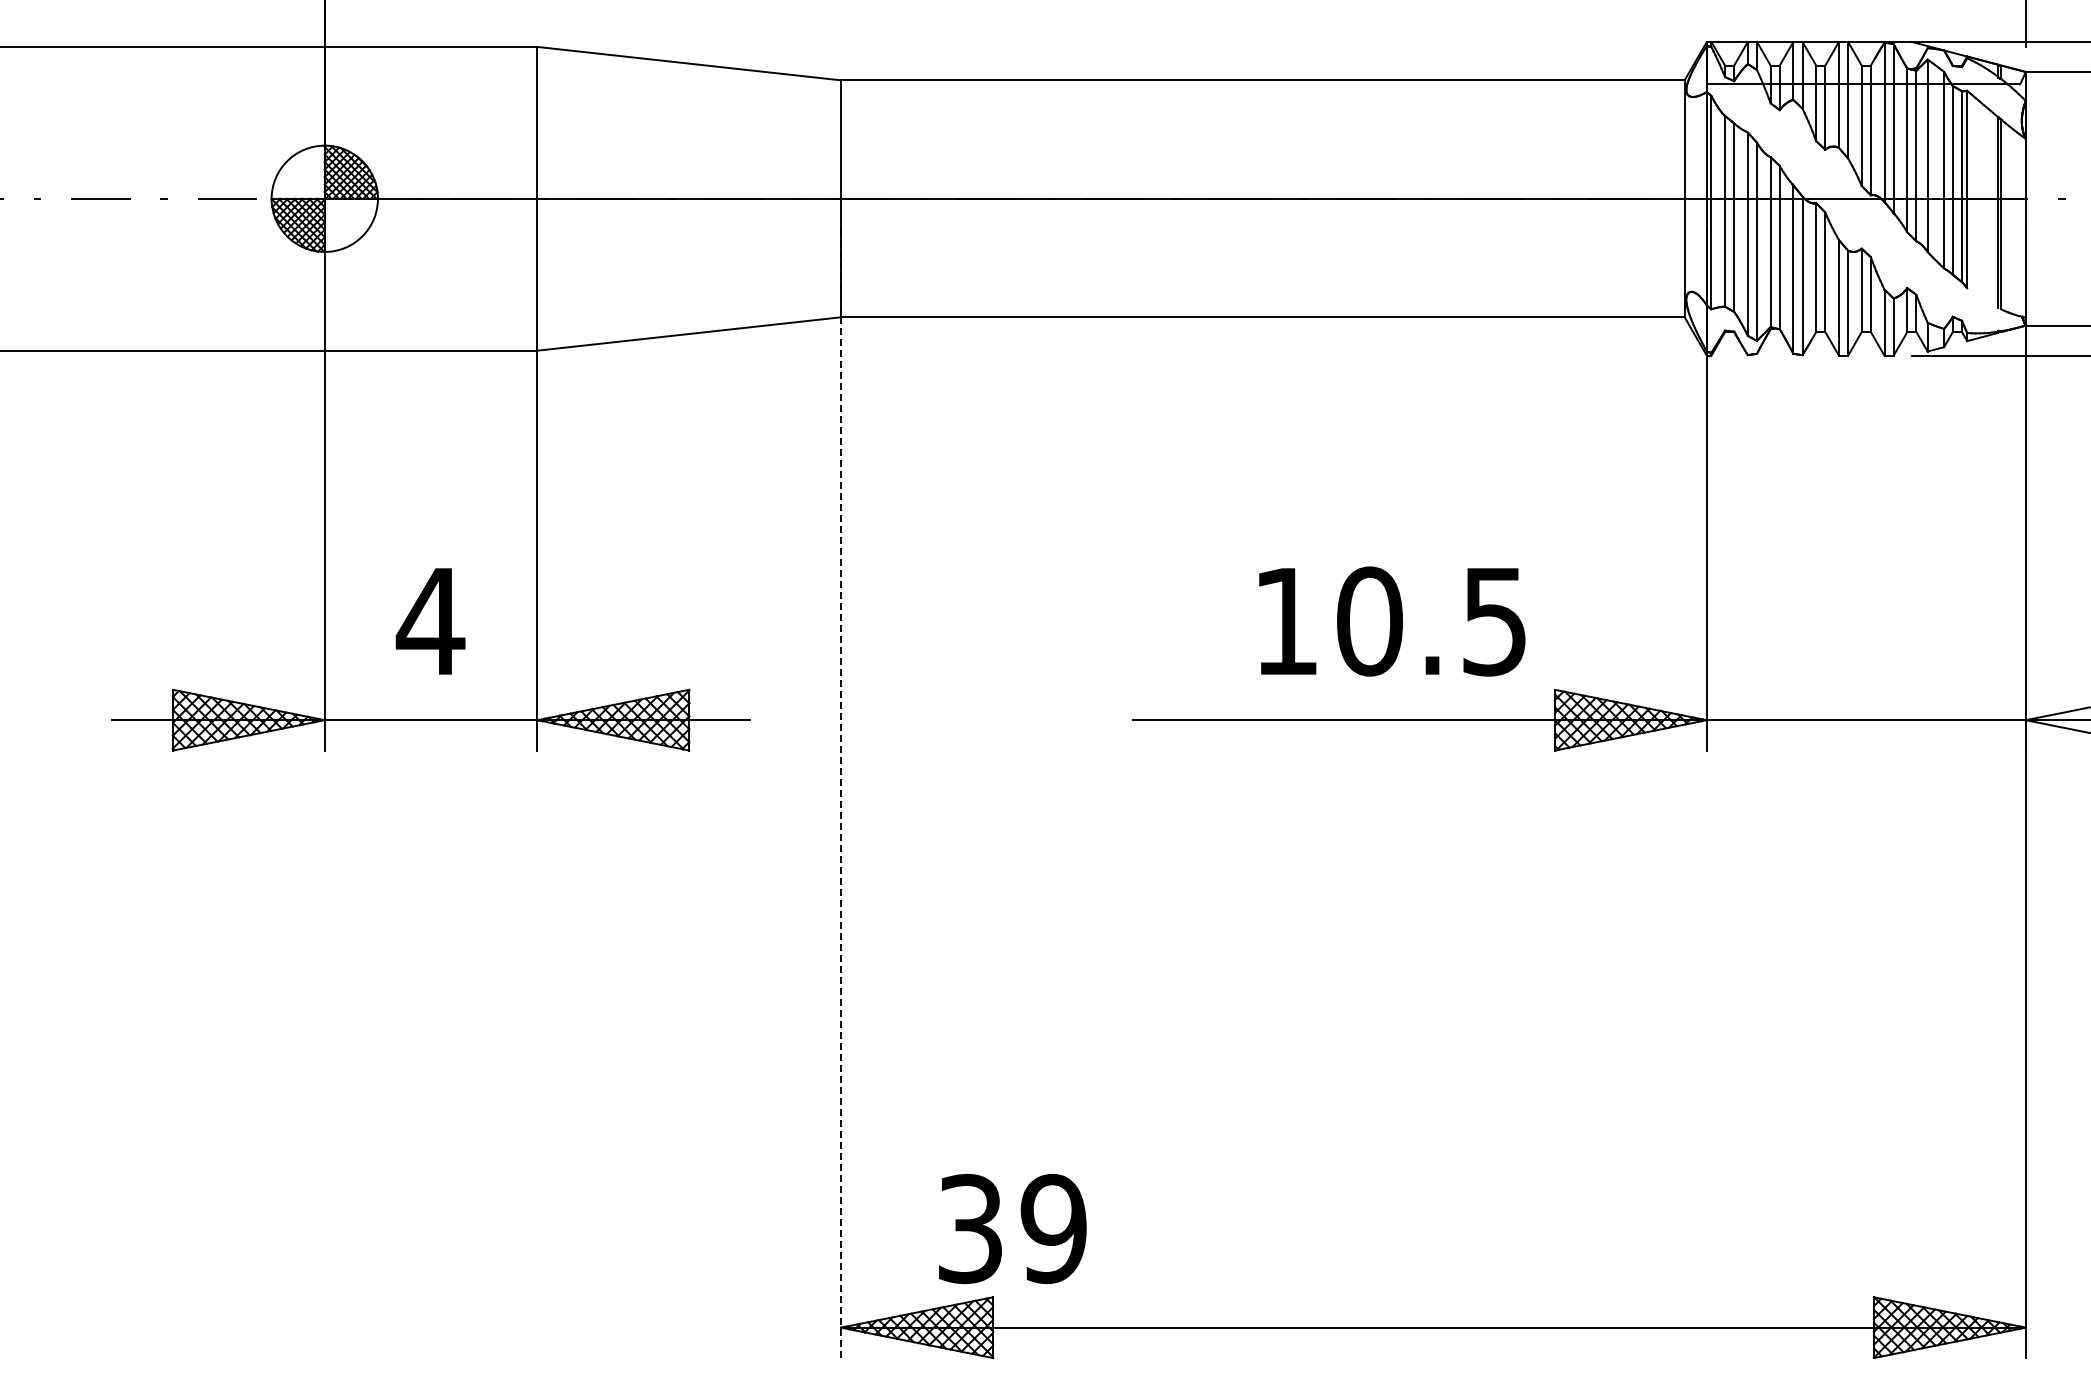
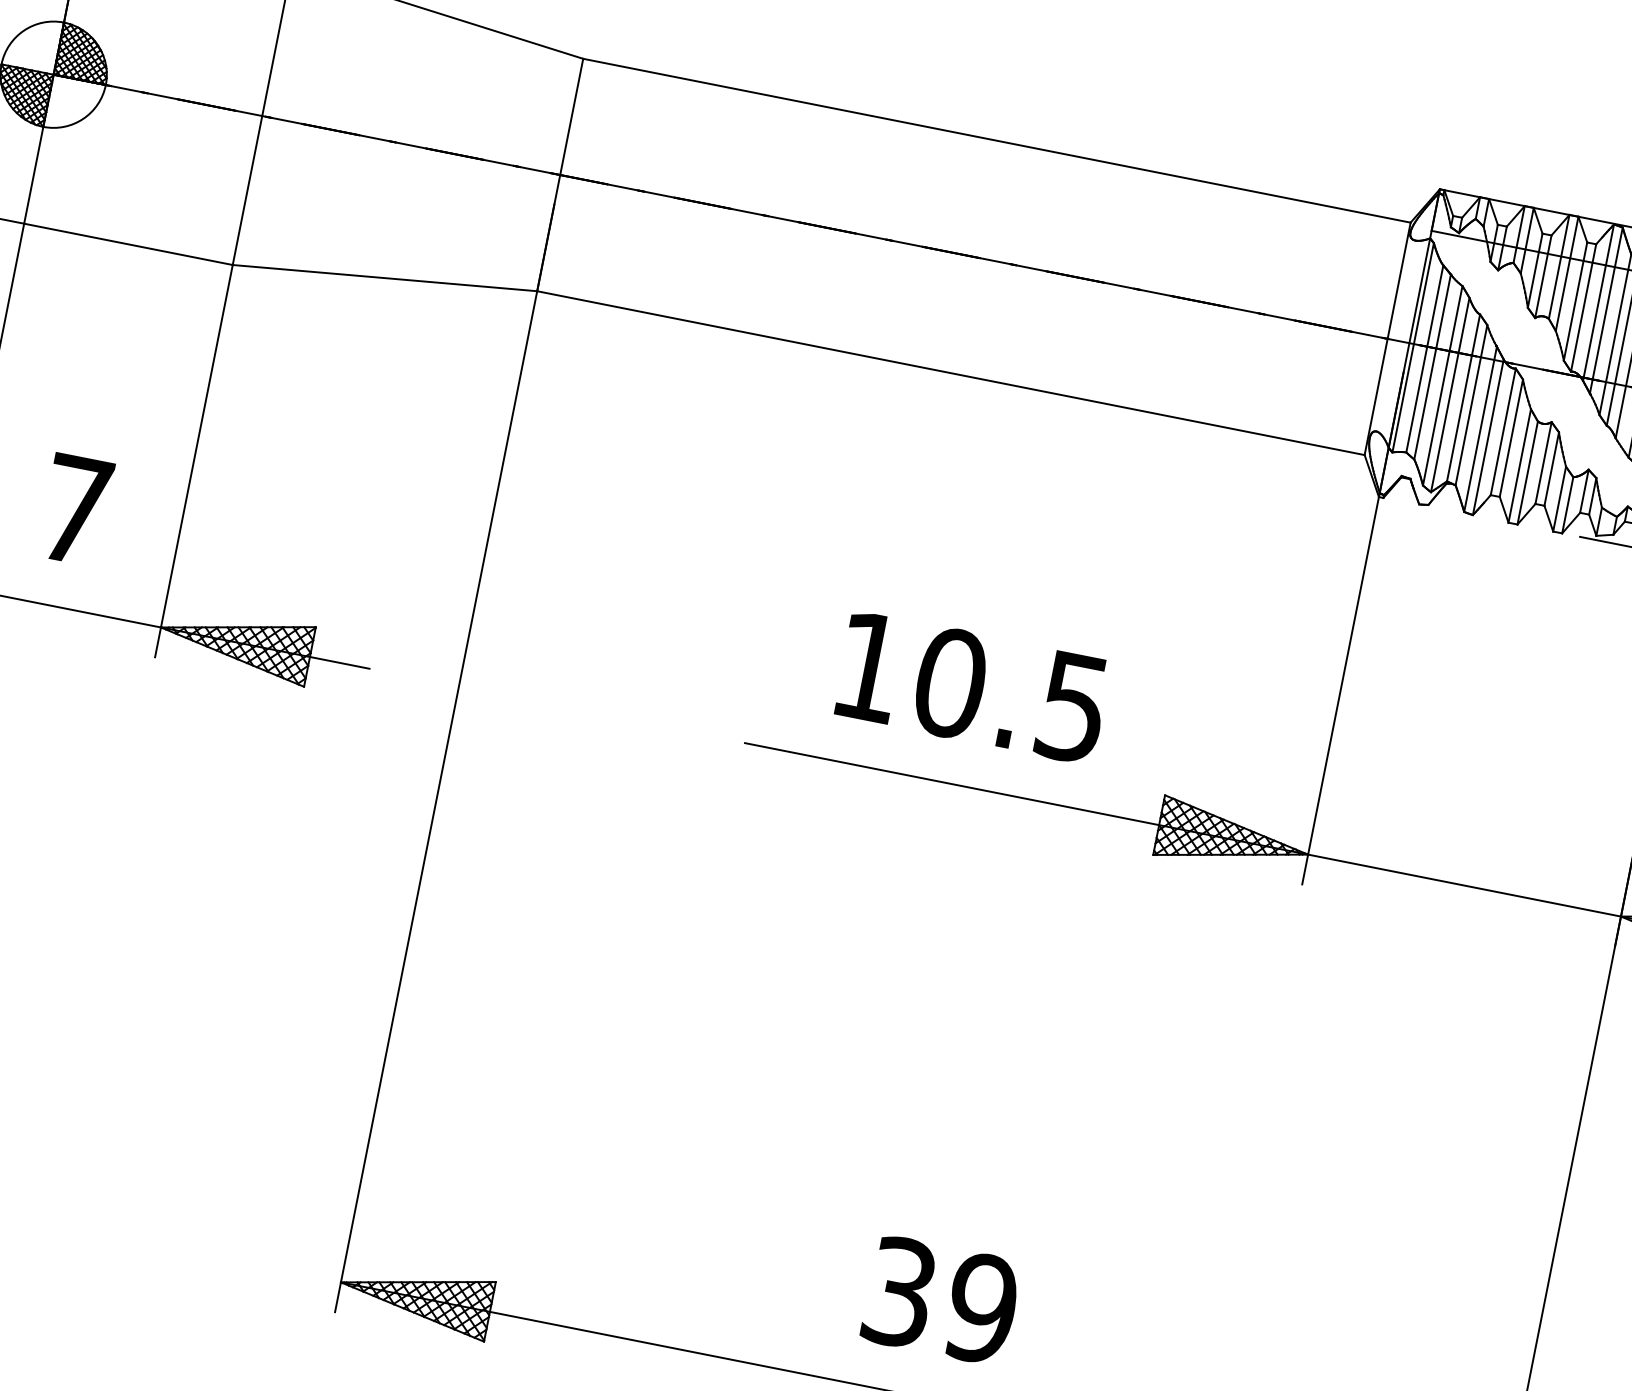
text: (430, 621) -> (75, 509), 4 -> 7
text: (1392, 621) -> (972, 687), moved
line: (841, 793) -> (445, 758), dashed -> solid
text: (1012, 1228) -> (941, 1300), moved

